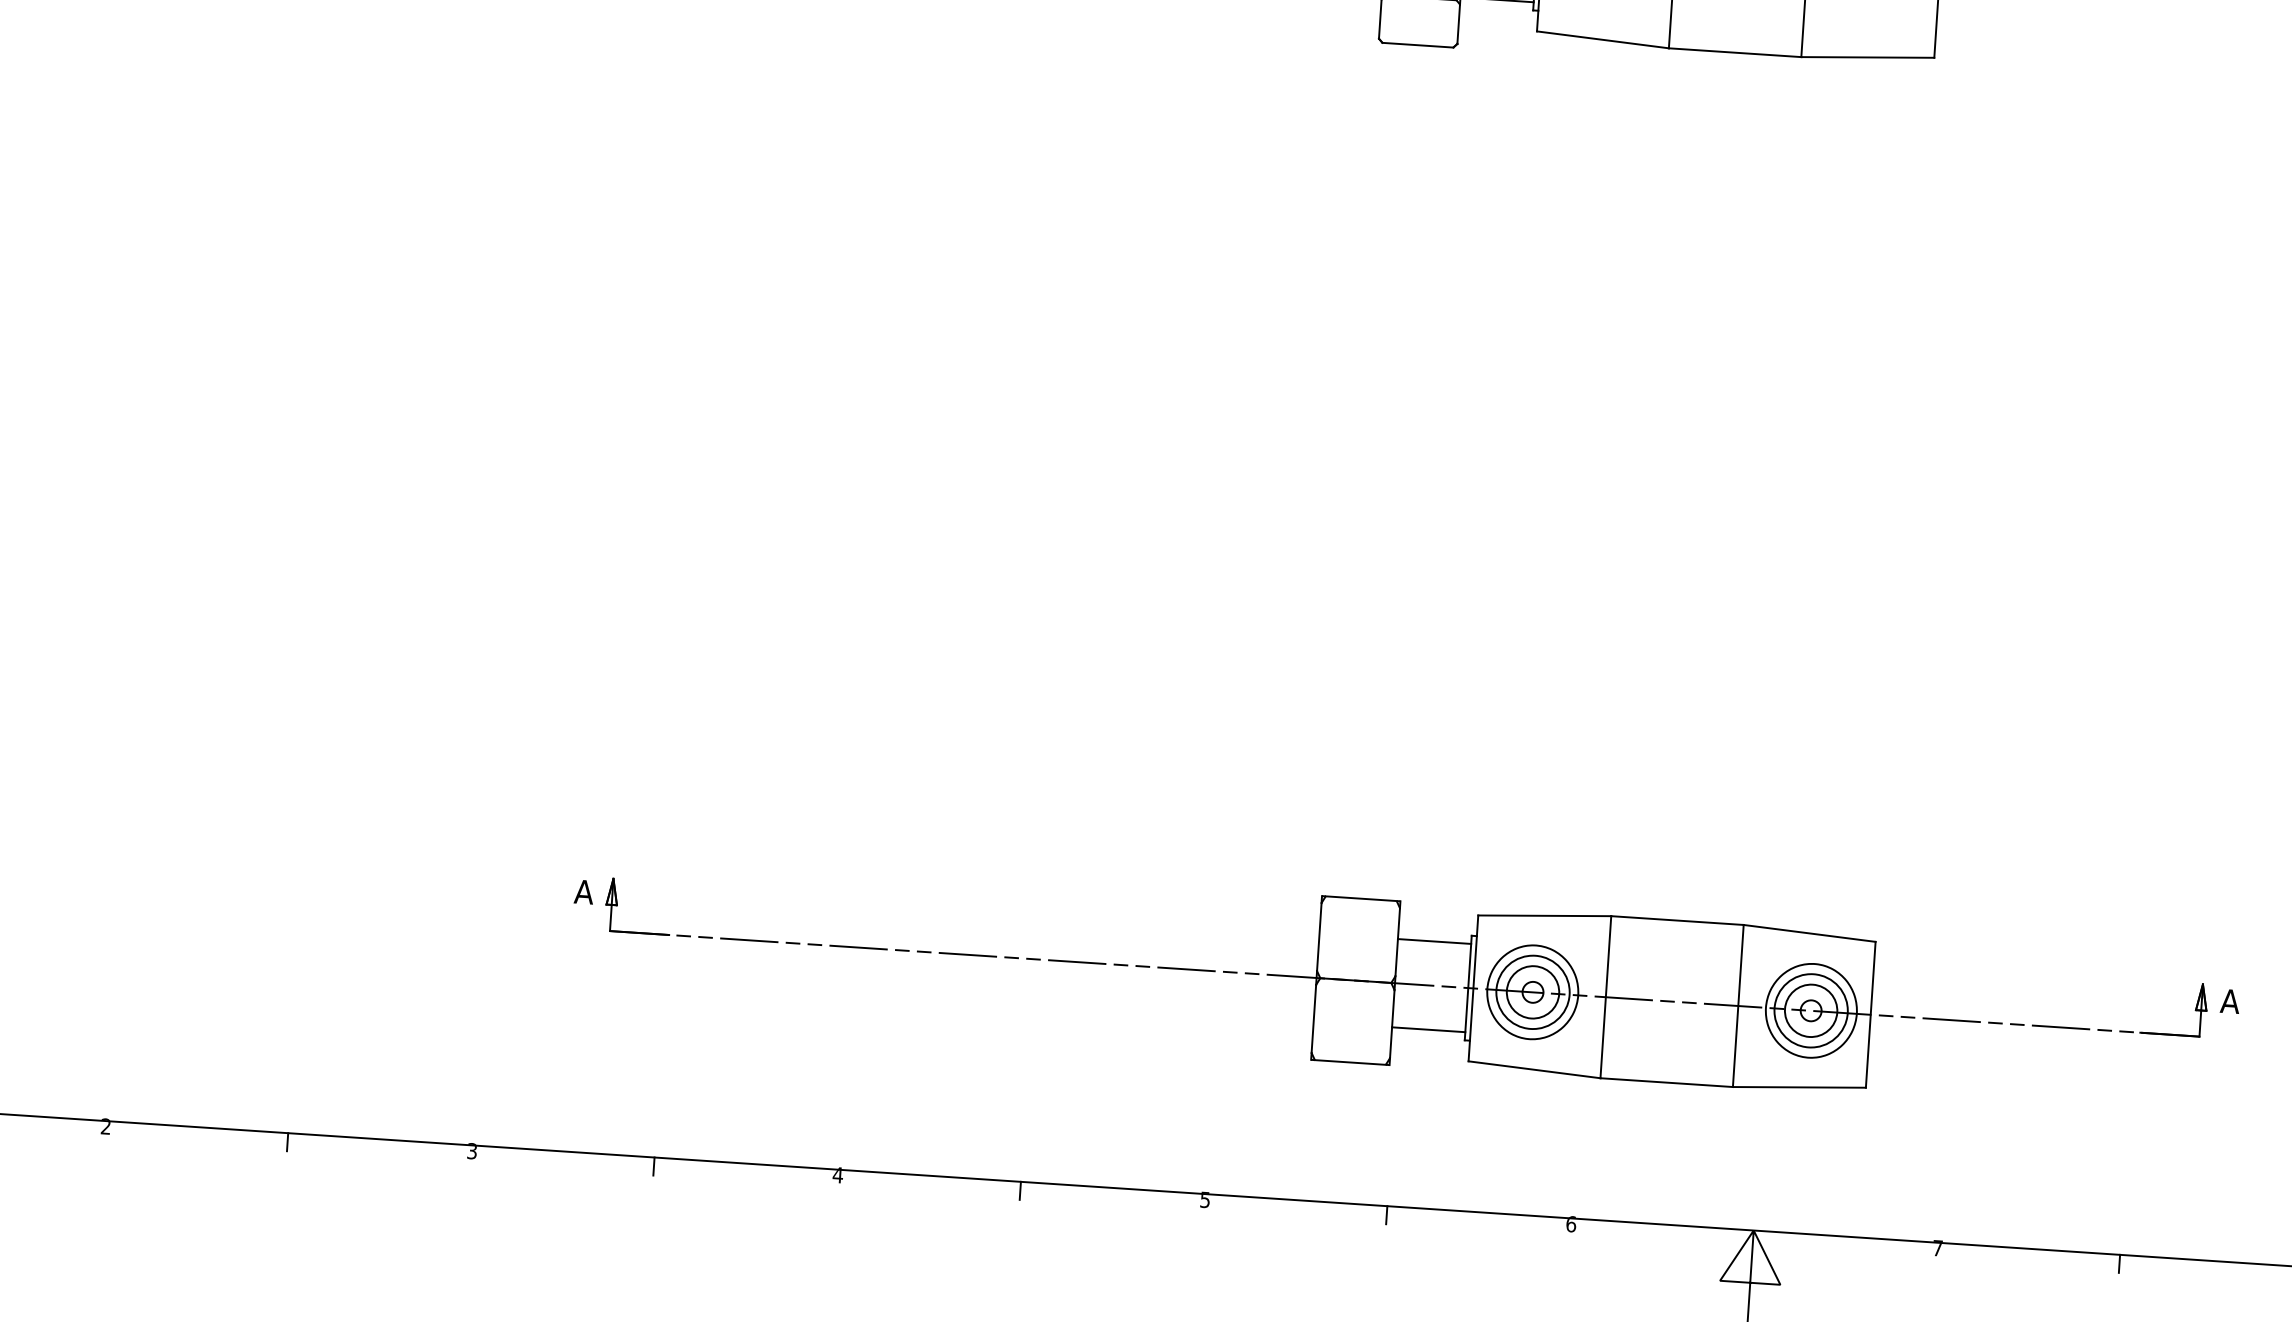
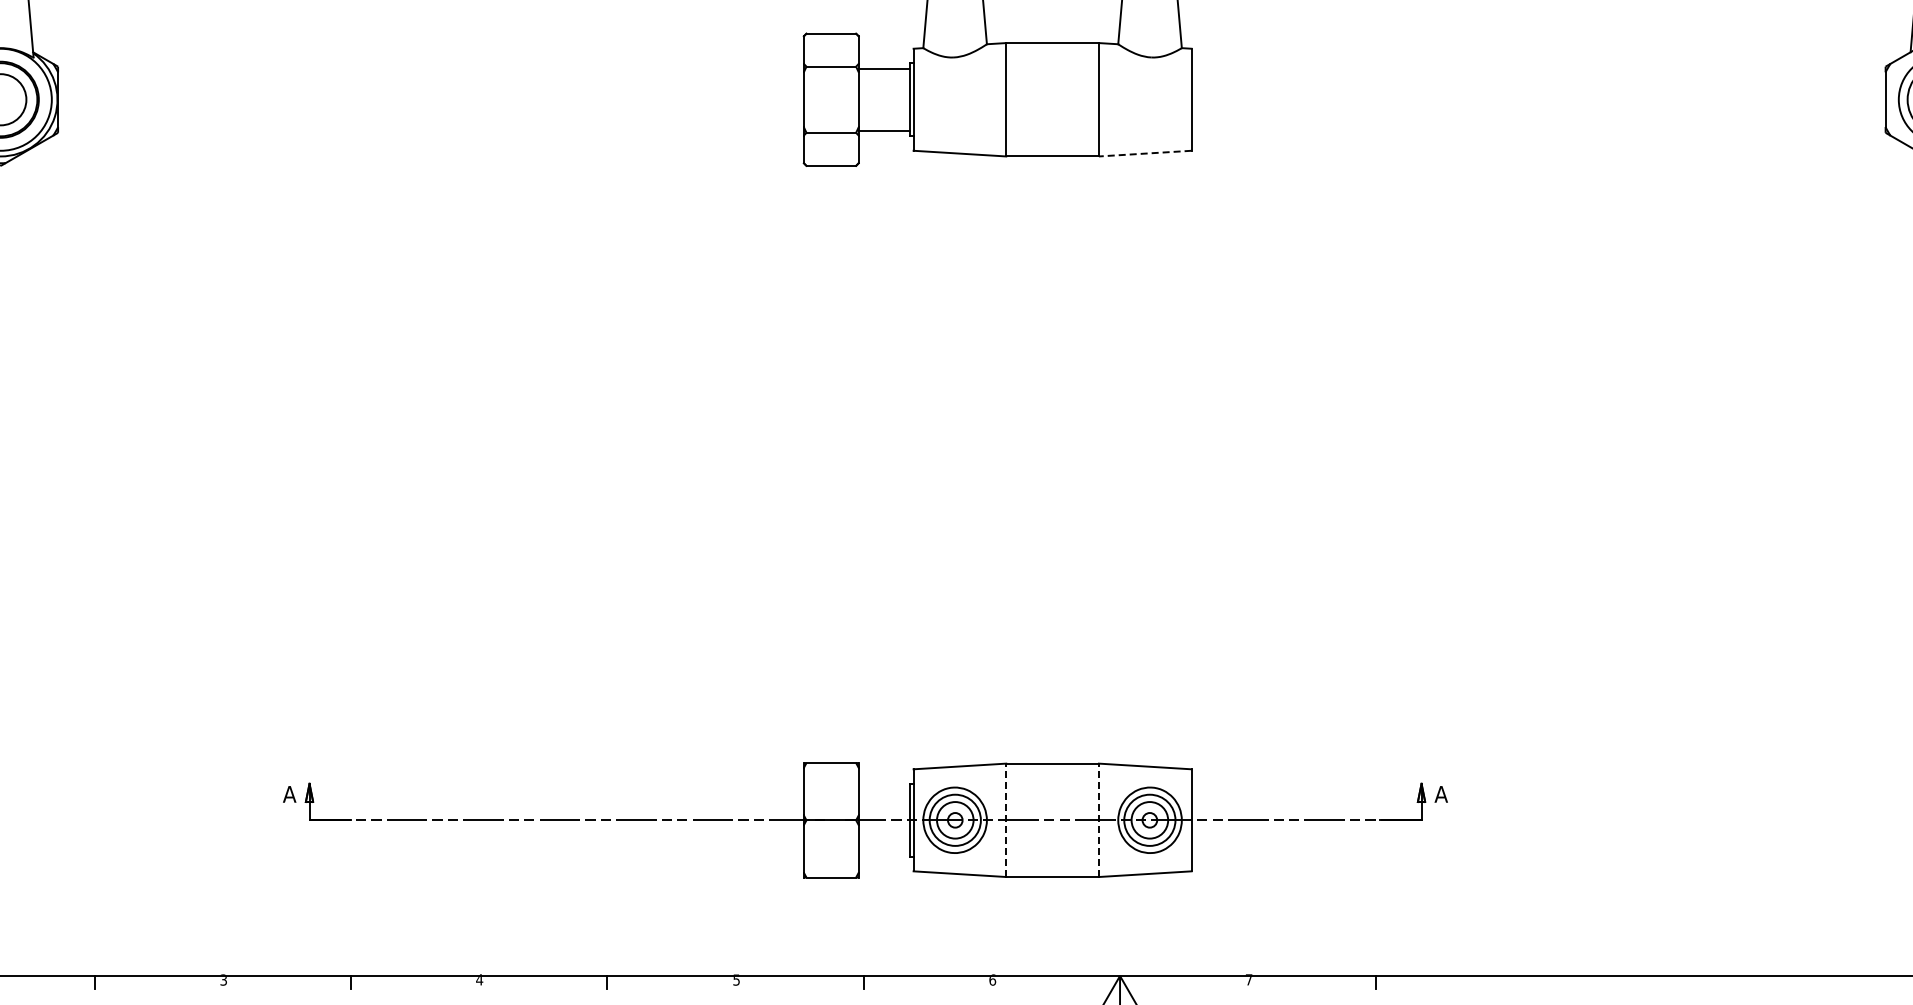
line: (1866, 57) -> (1144, 153), solid -> dashed
line: (1433, 941) -> (883, 789), removed
line: (1606, 997) -> (1006, 820), solid -> dashed
line: (1737, 1006) -> (1098, 820), solid -> dashed
line: (1427, 1030) -> (883, 851), removed

